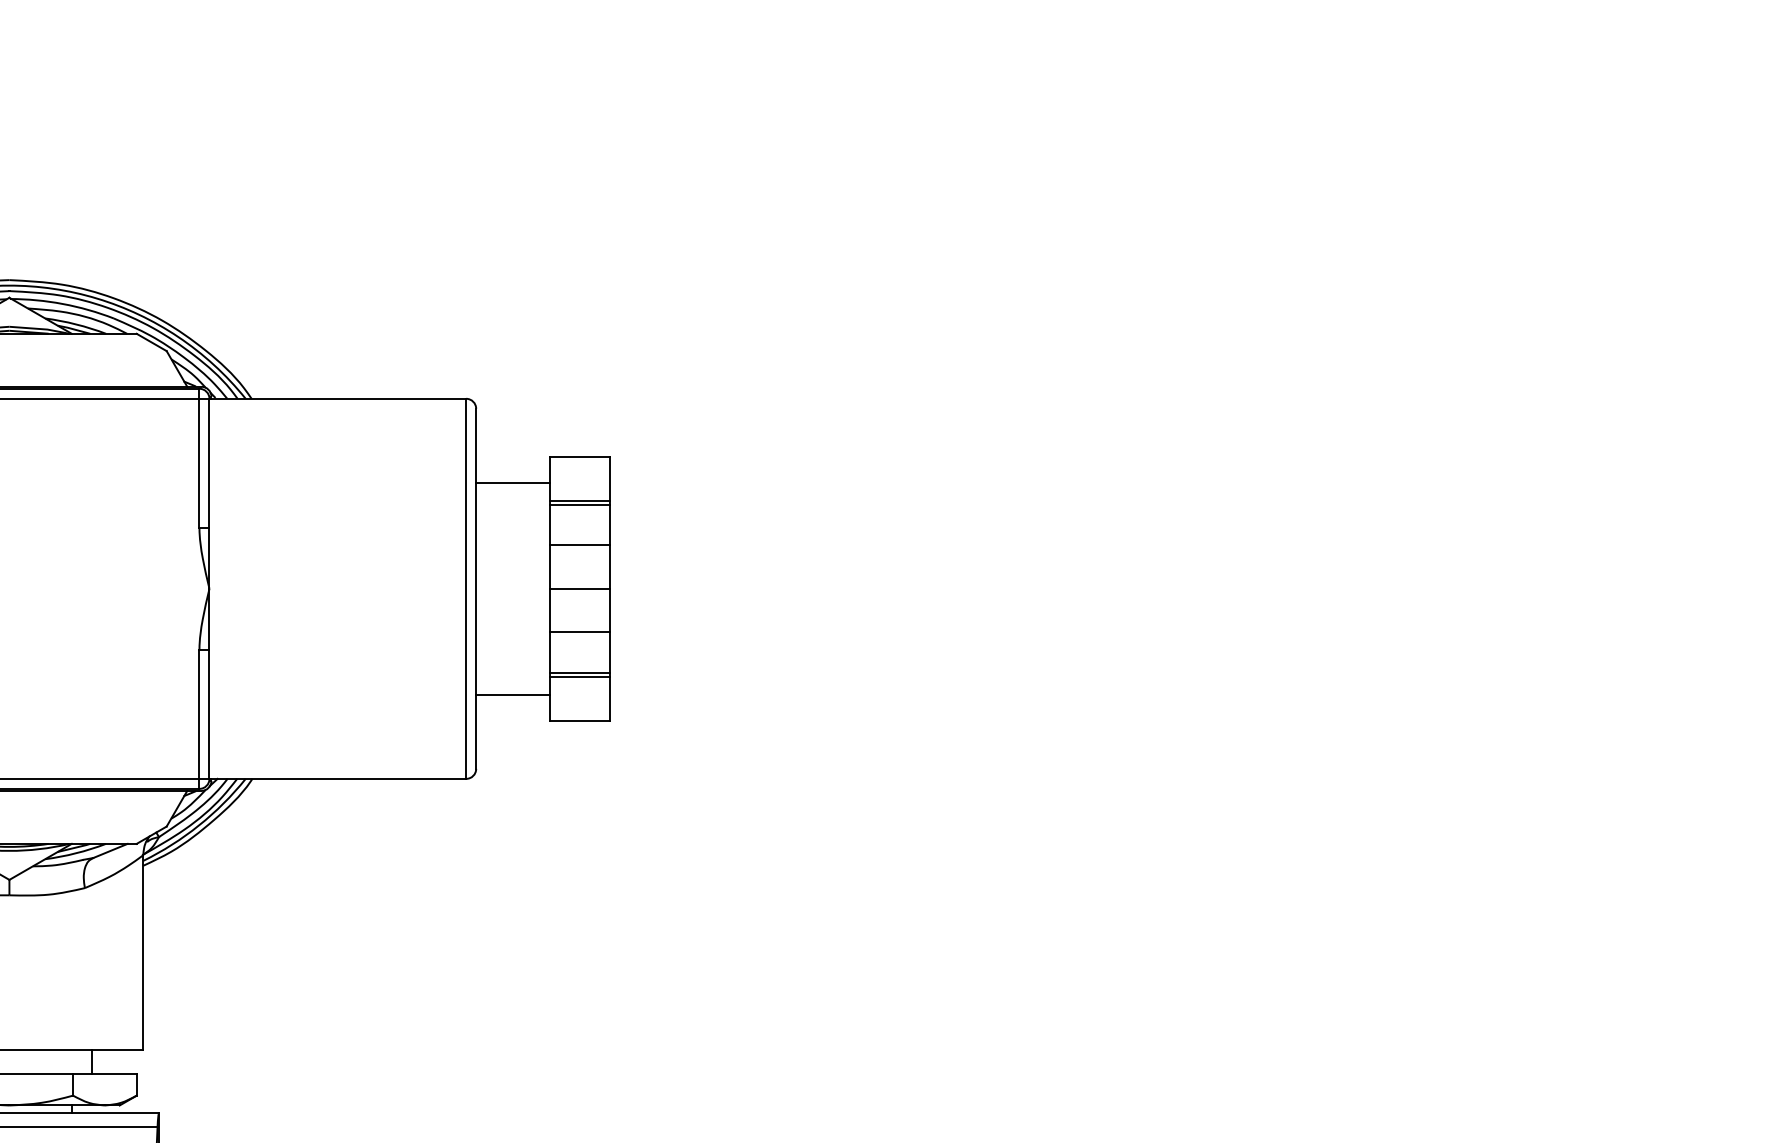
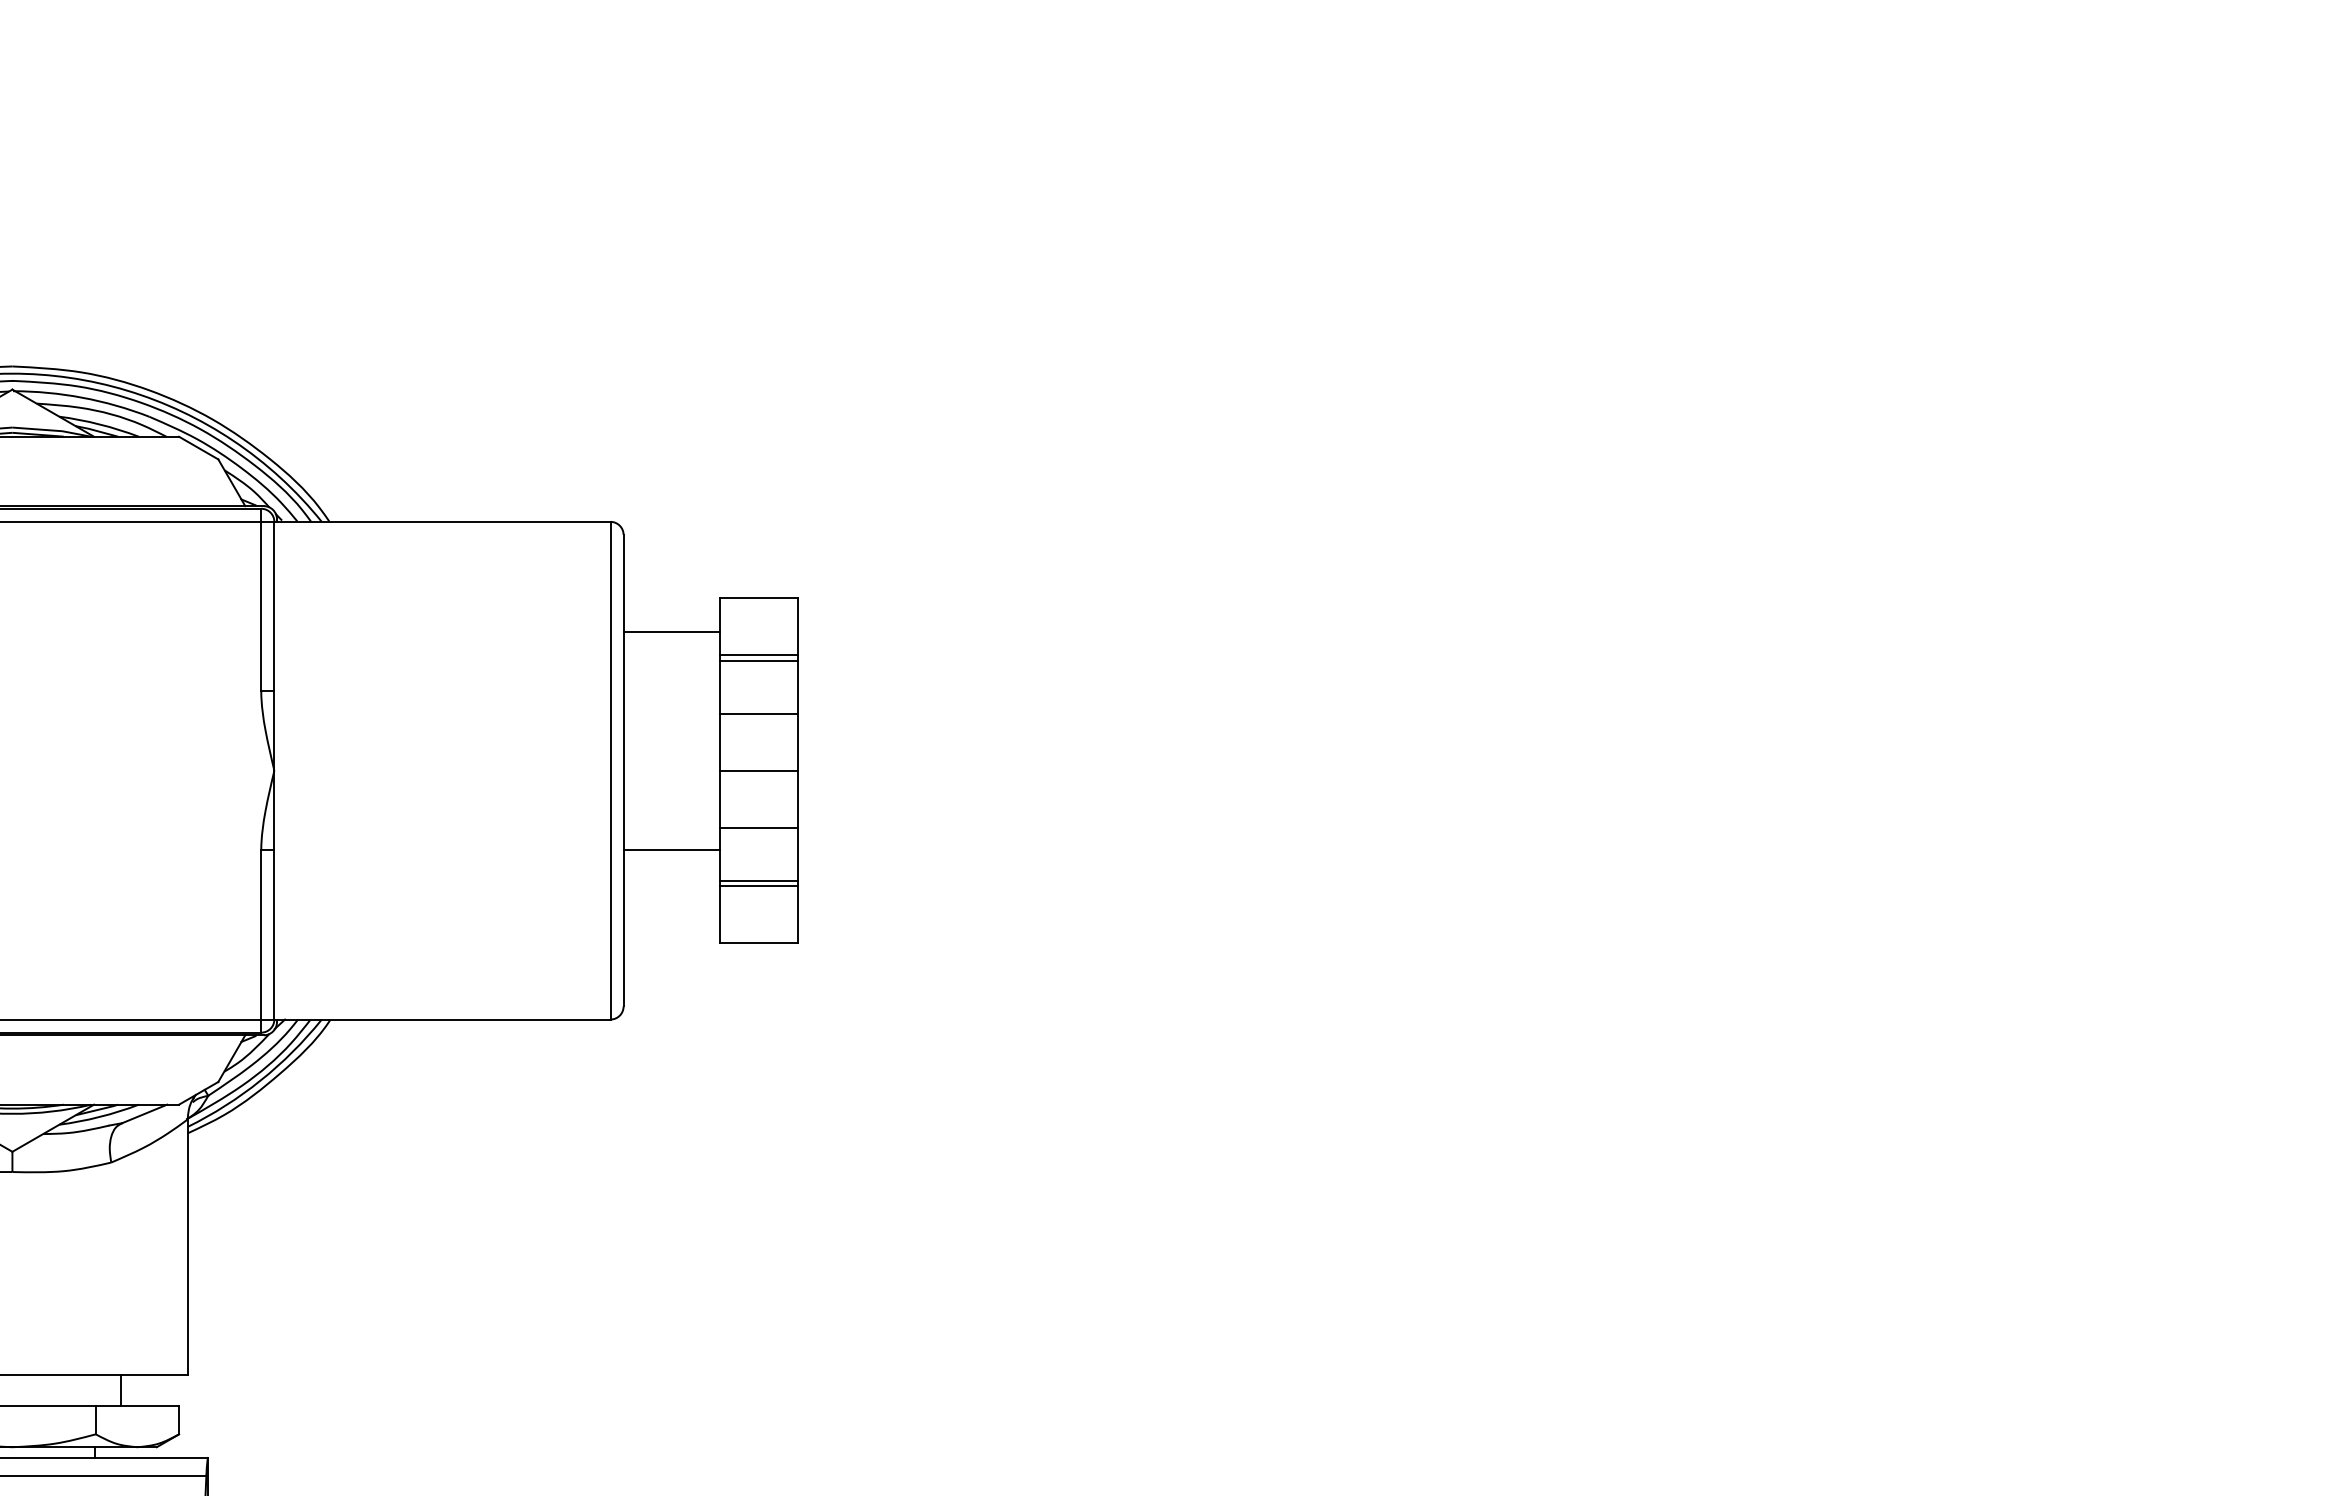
line: (512, 694) -> (671, 849), moved

